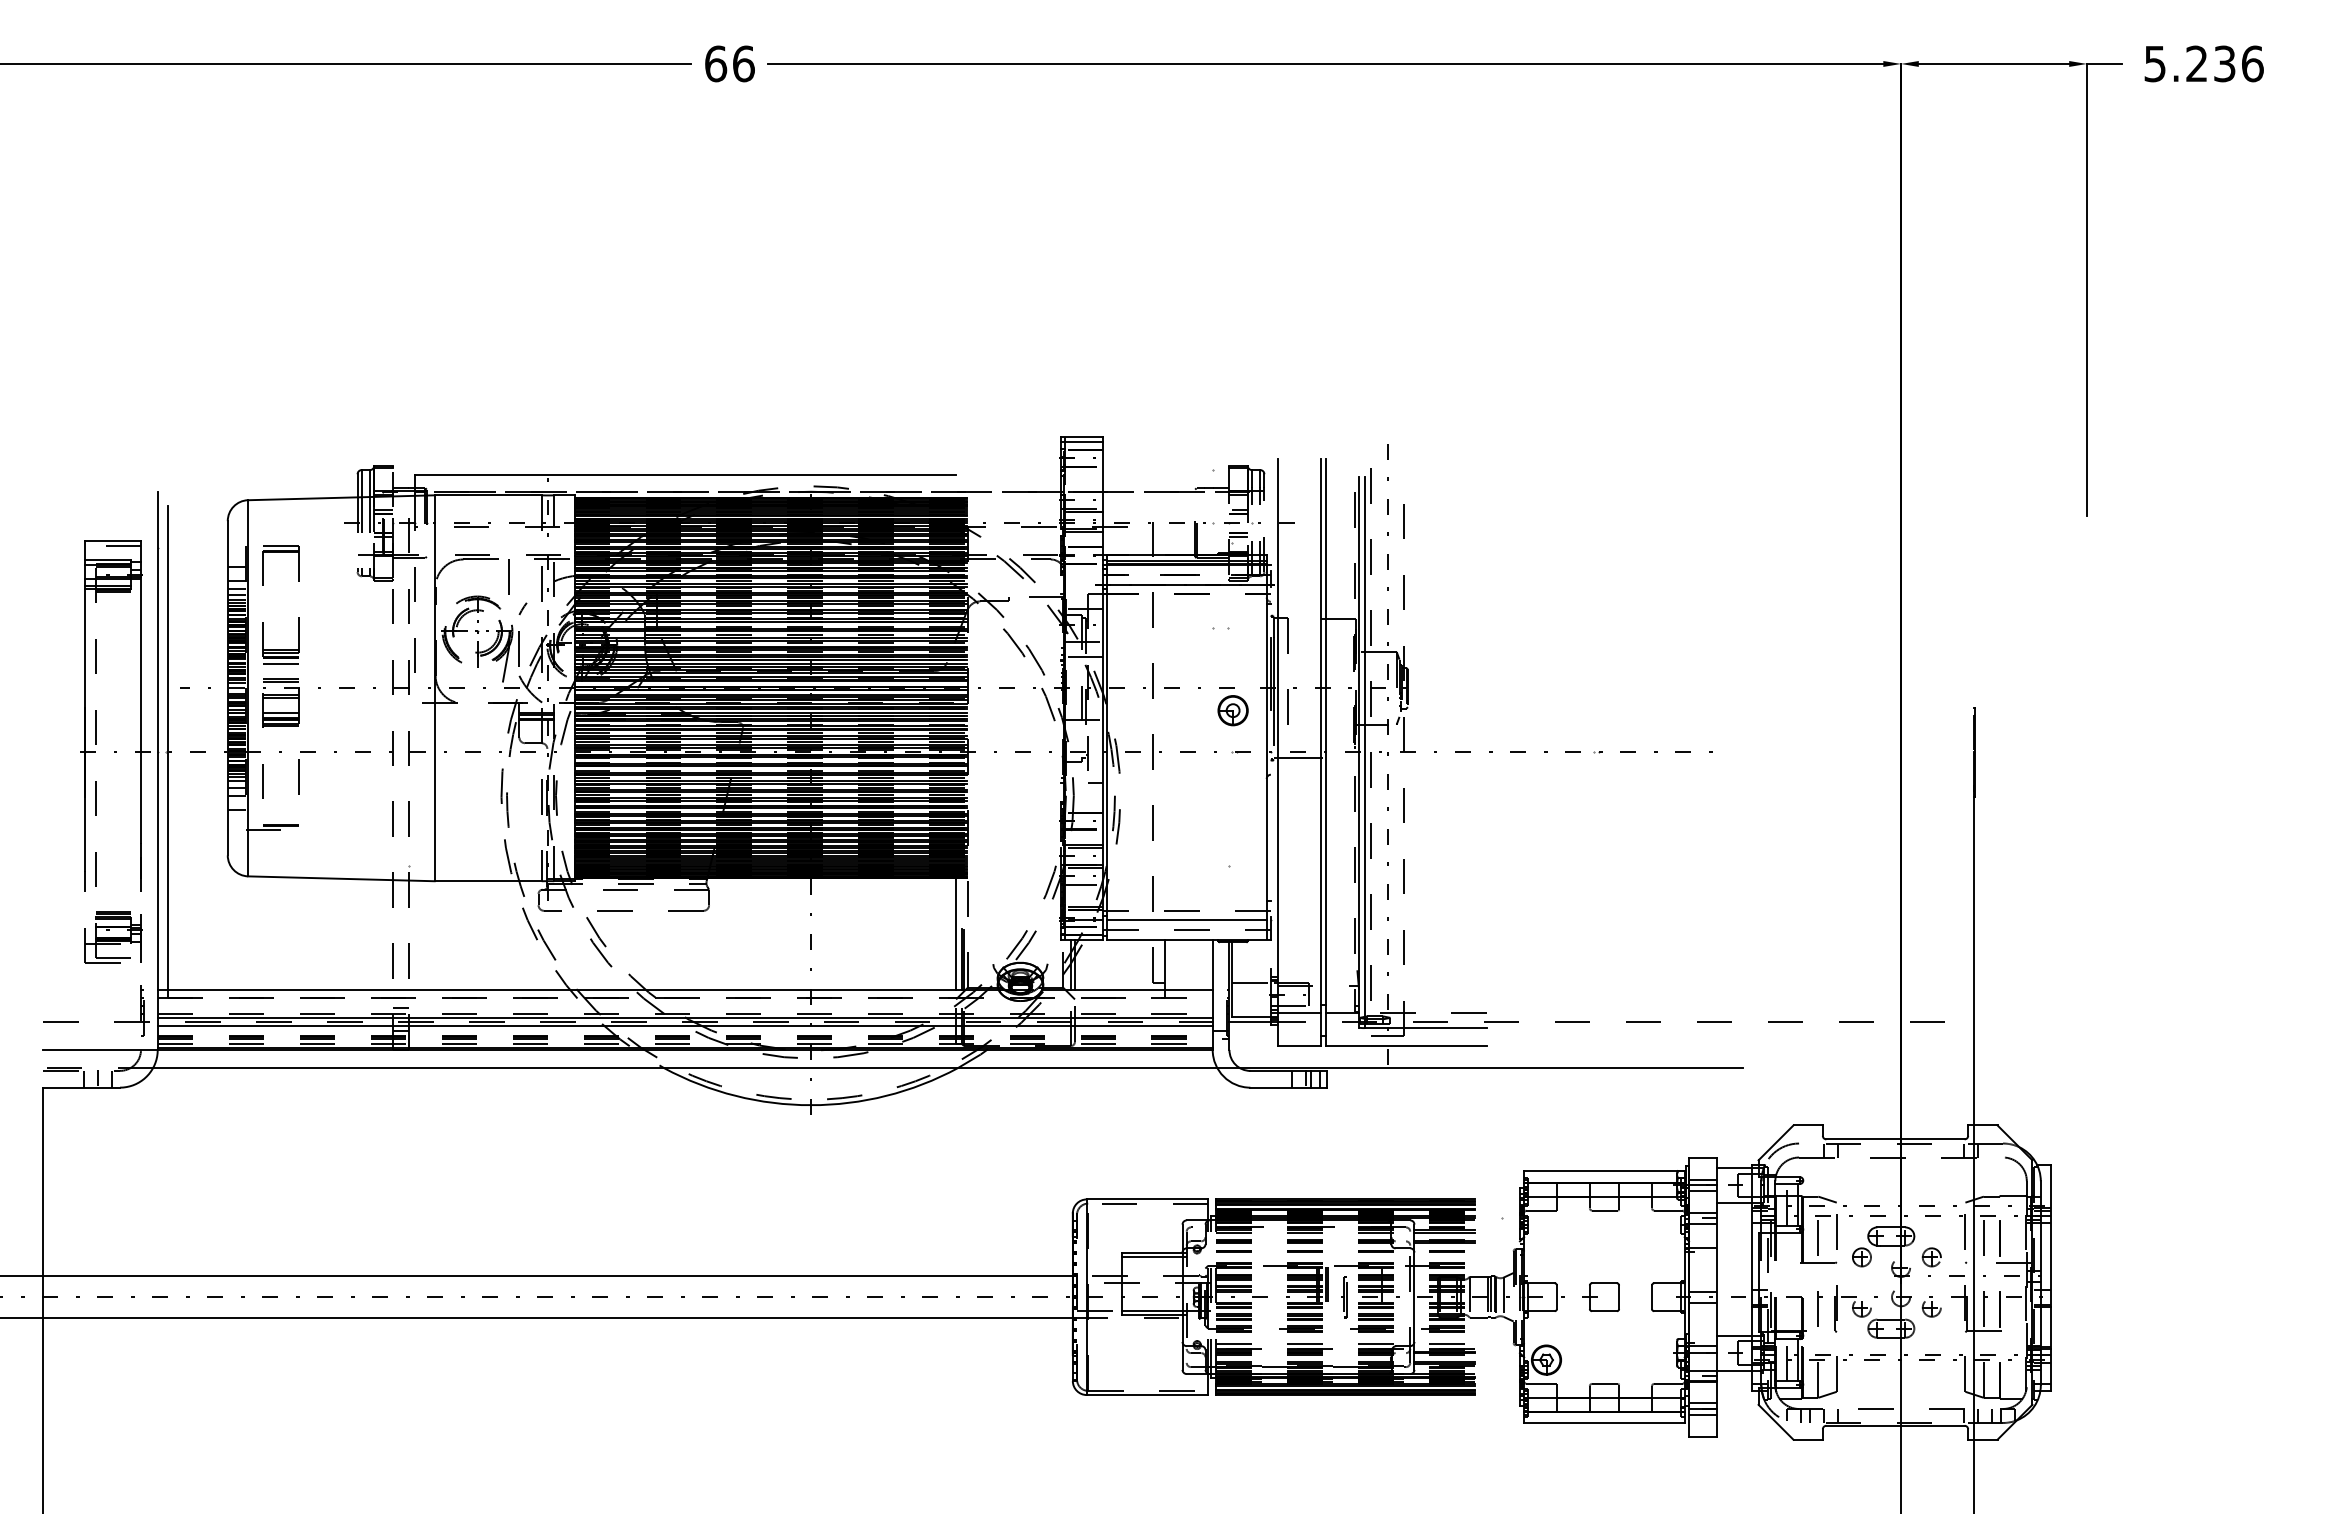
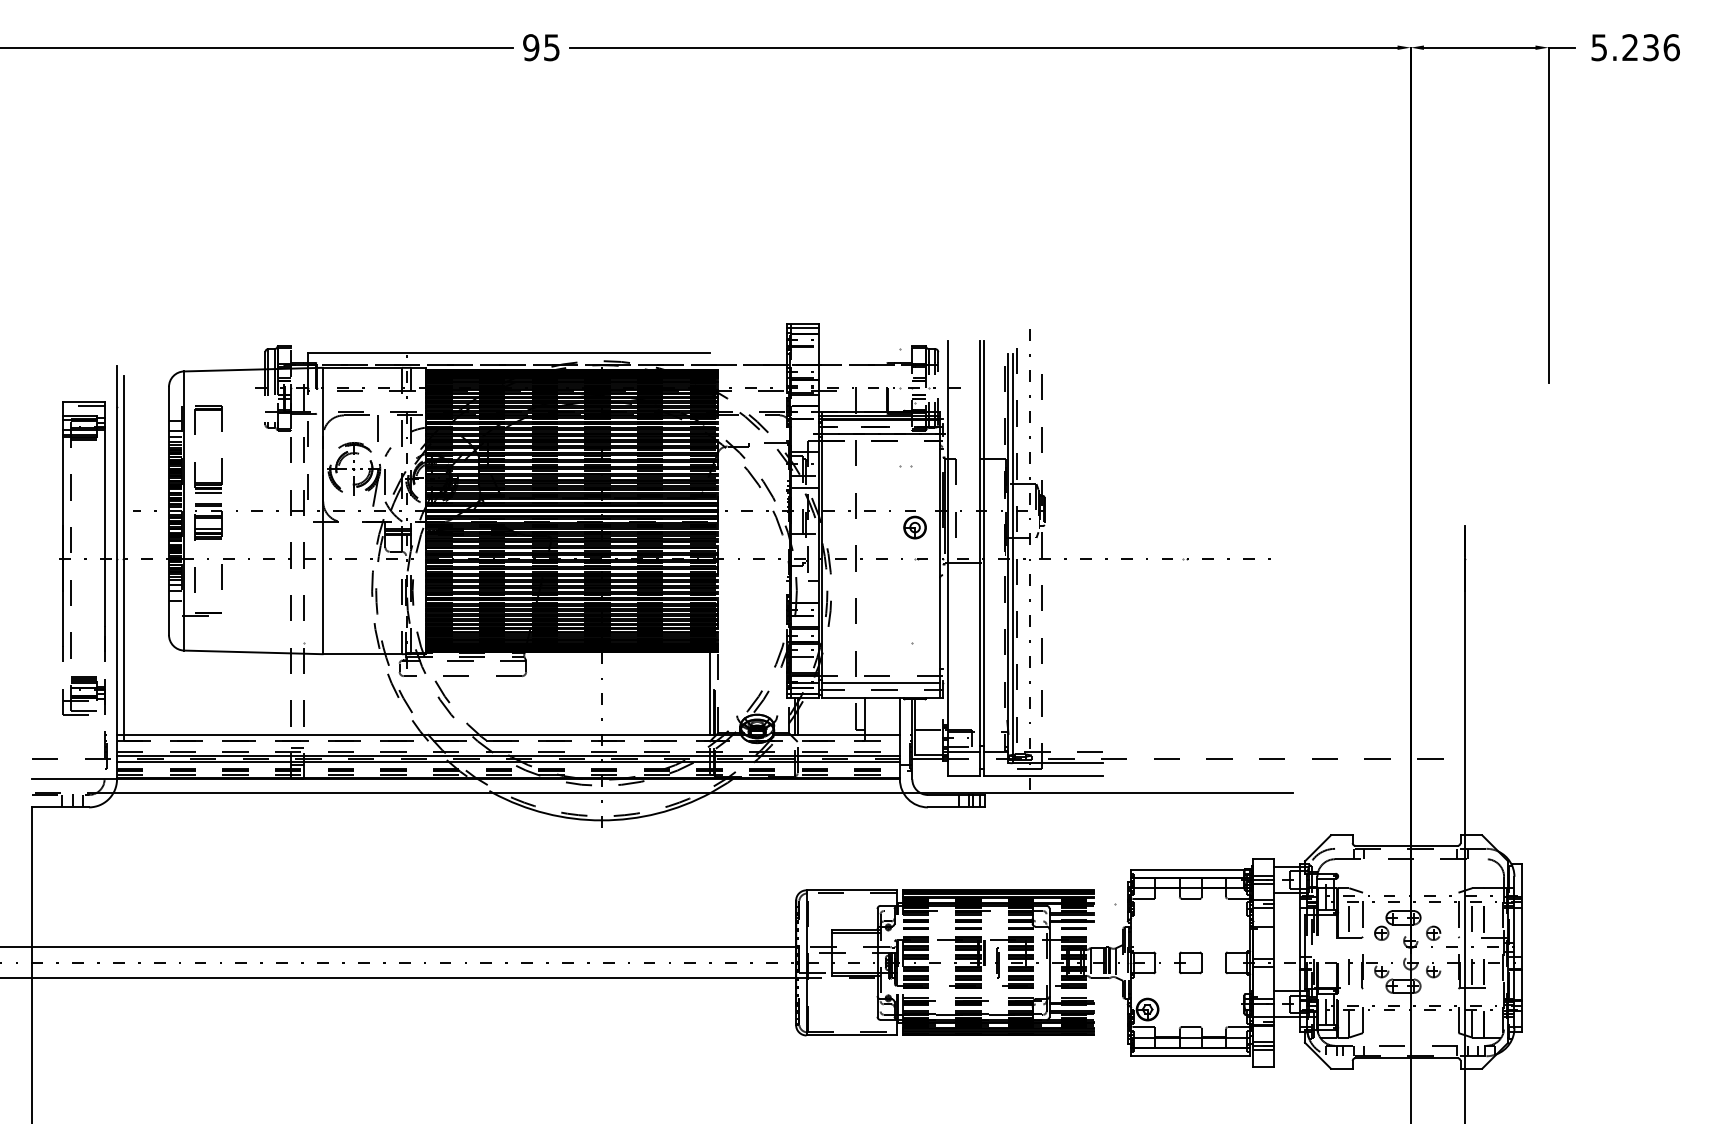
text: (729, 63) -> (541, 47), 66 -> 95

